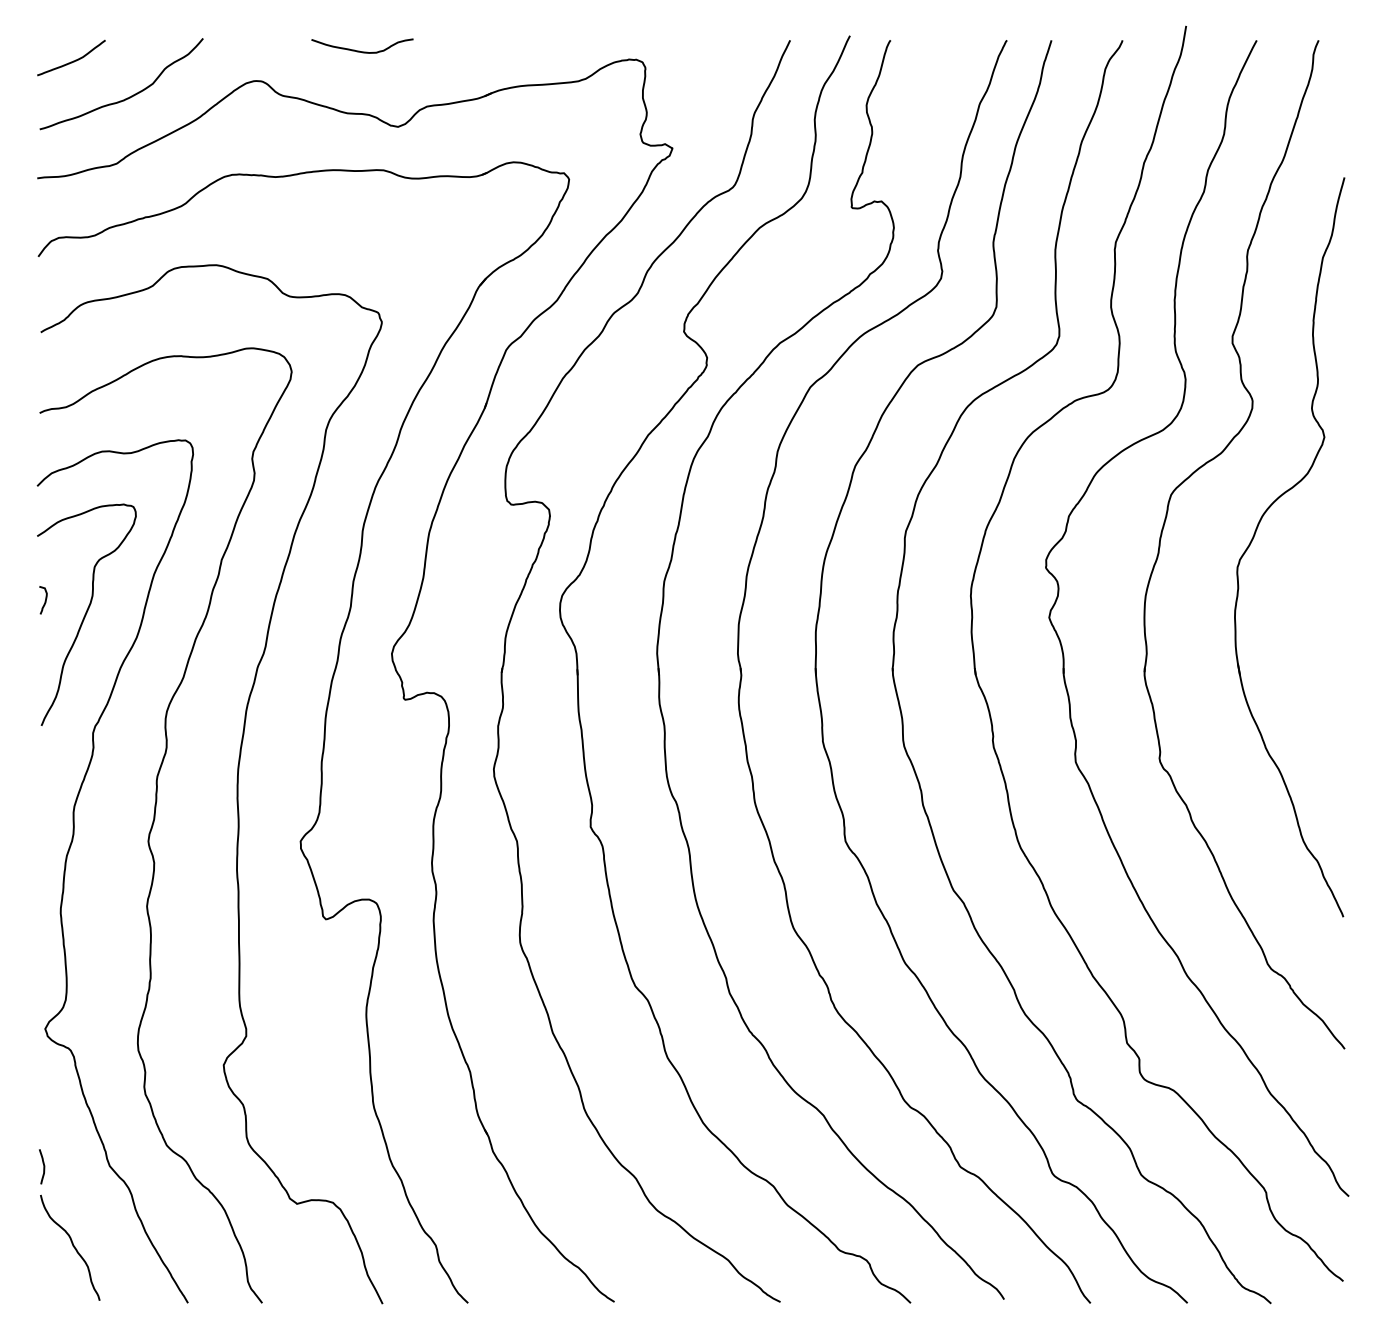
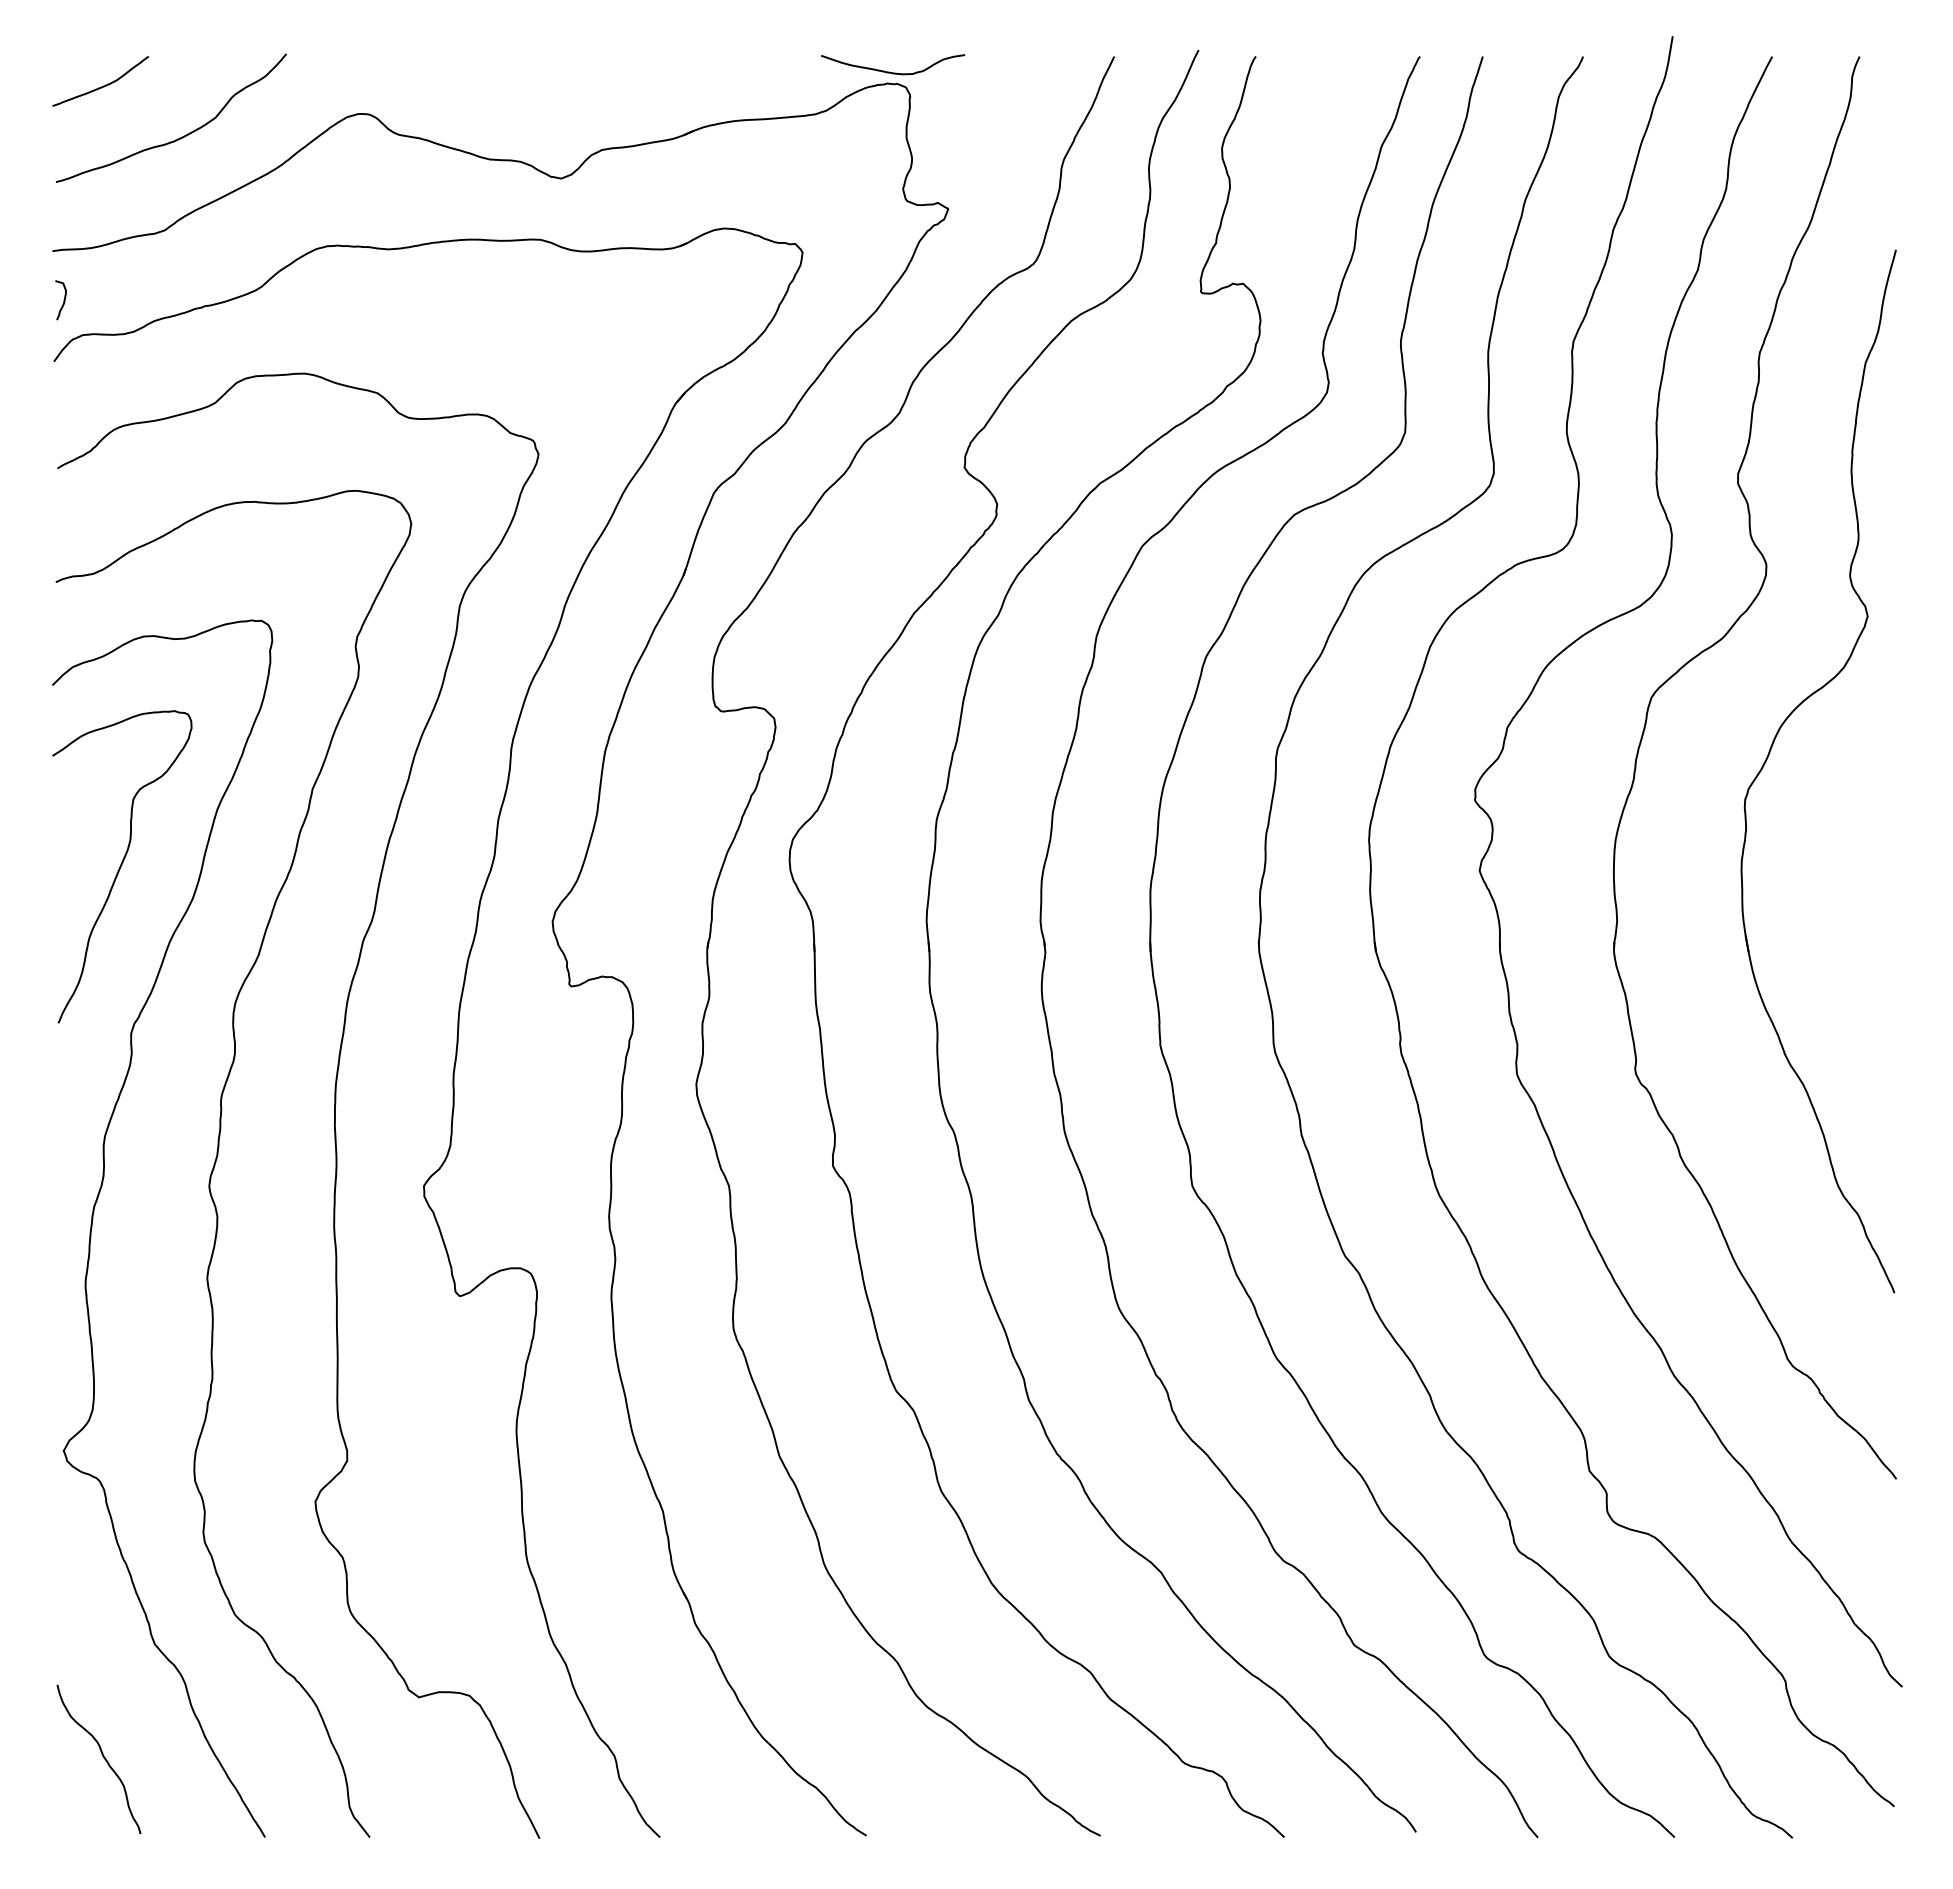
curve: (362, 51) -> (893, 72), moved
curve: (45, 600) -> (63, 300), moved
curve: (43, 1166) -> (61, 1644), removed

